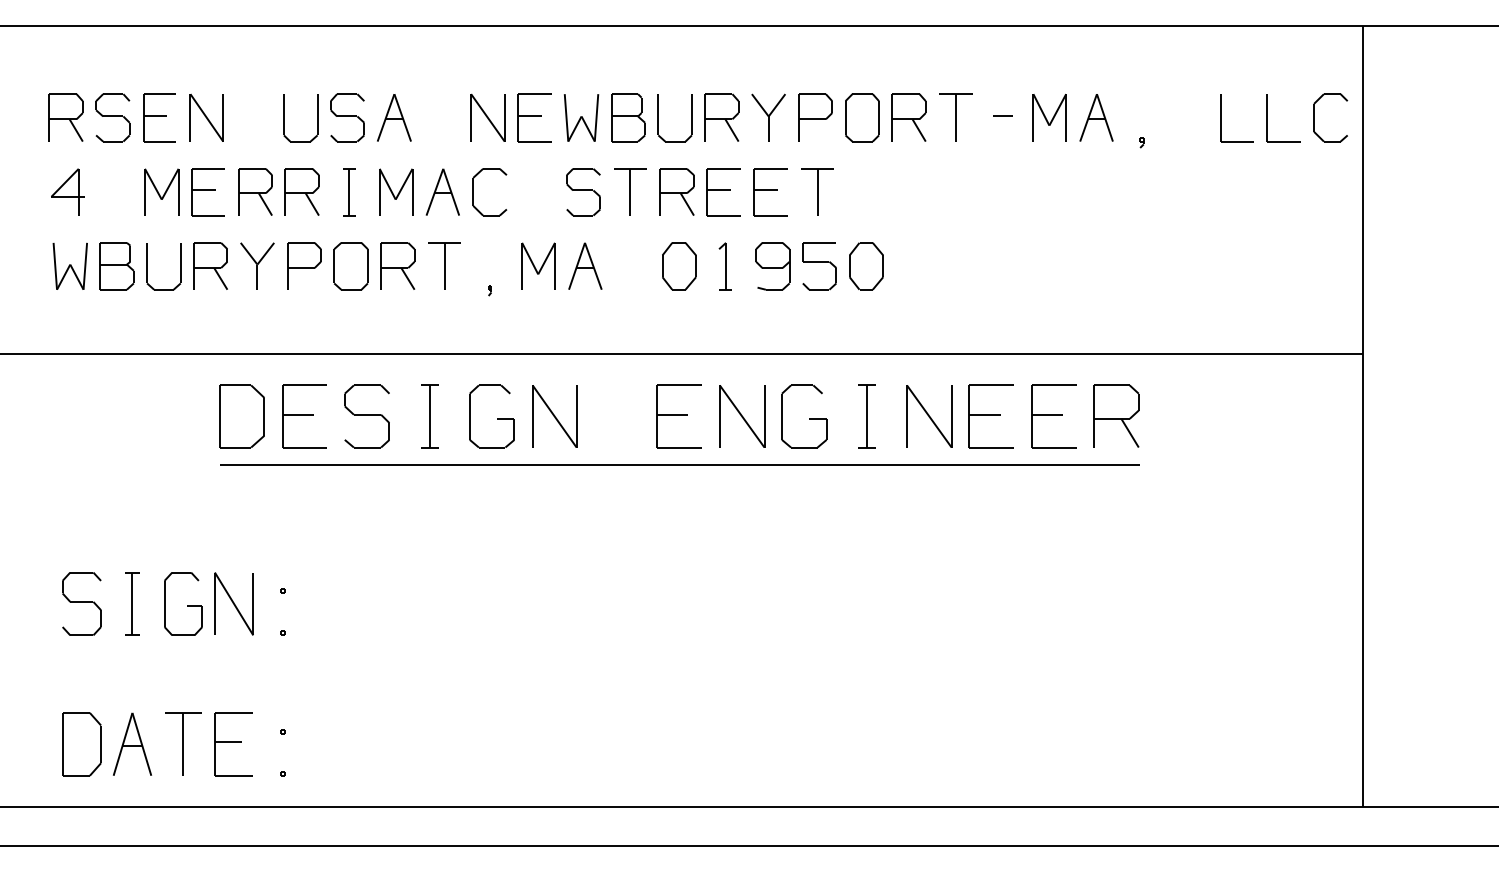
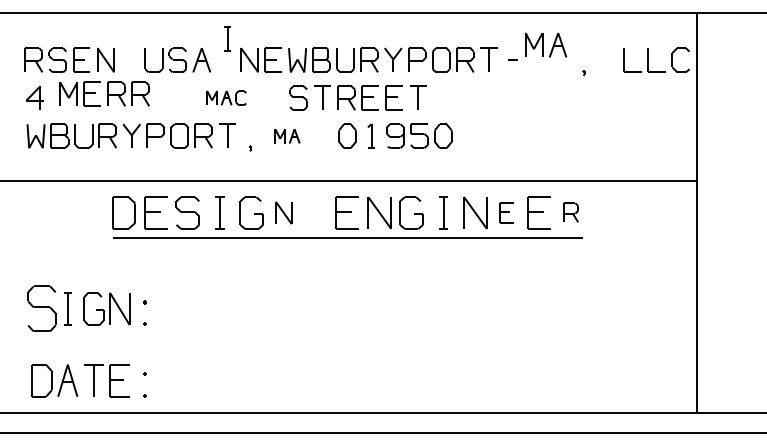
part: (1073, 116) -> (546, 44), moved
part: (231, 190) -> (104, 93), moved
part: (348, 190) -> (227, 38), moved
part: (442, 190) -> (226, 97), size x0.6
part: (561, 266) -> (287, 136), size x0.6
part: (554, 415) -> (283, 212), size x0.7
part: (989, 415) -> (506, 212), size x0.6
part: (1116, 415) -> (571, 212), size x0.6
part: (80, 603) -> (41, 308), size x1.4

